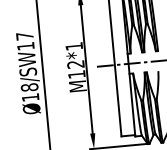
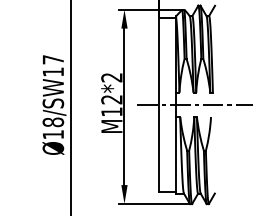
text: (73, 46) -> (111, 77), M12*1 -> M12*2

